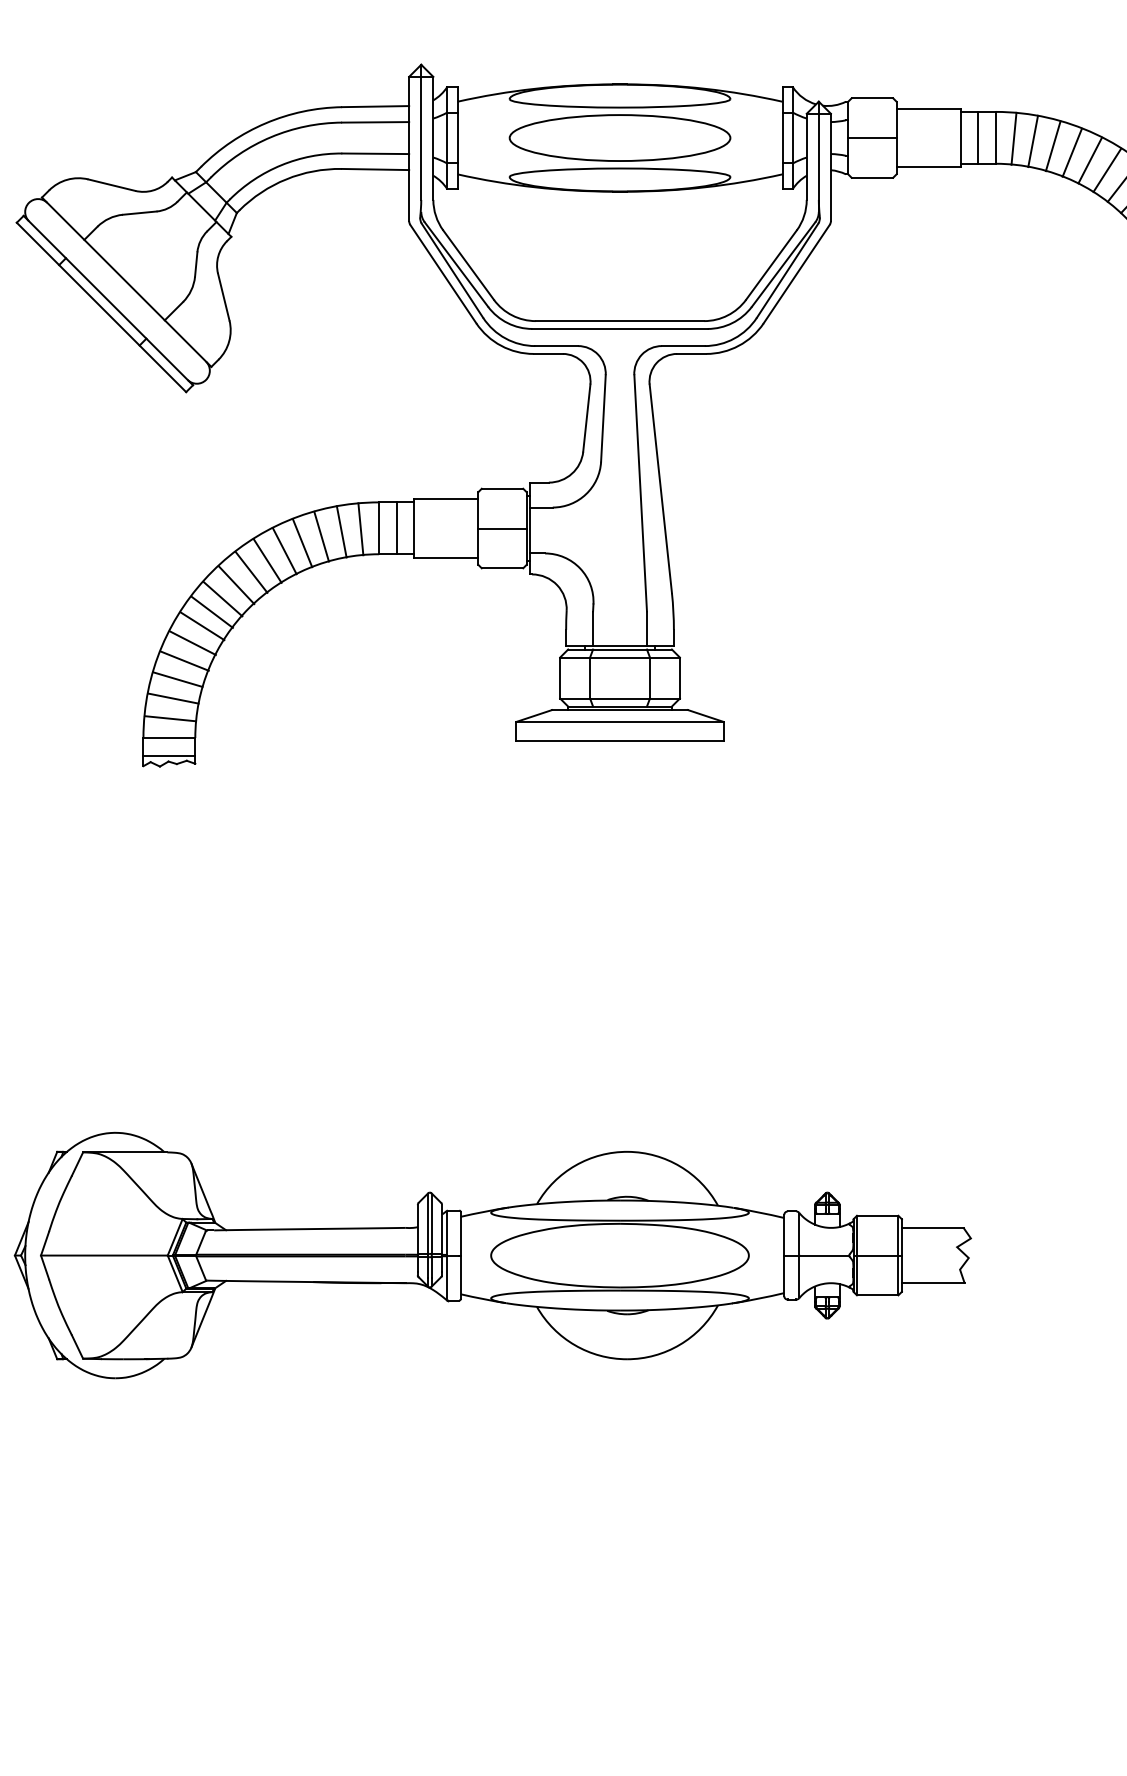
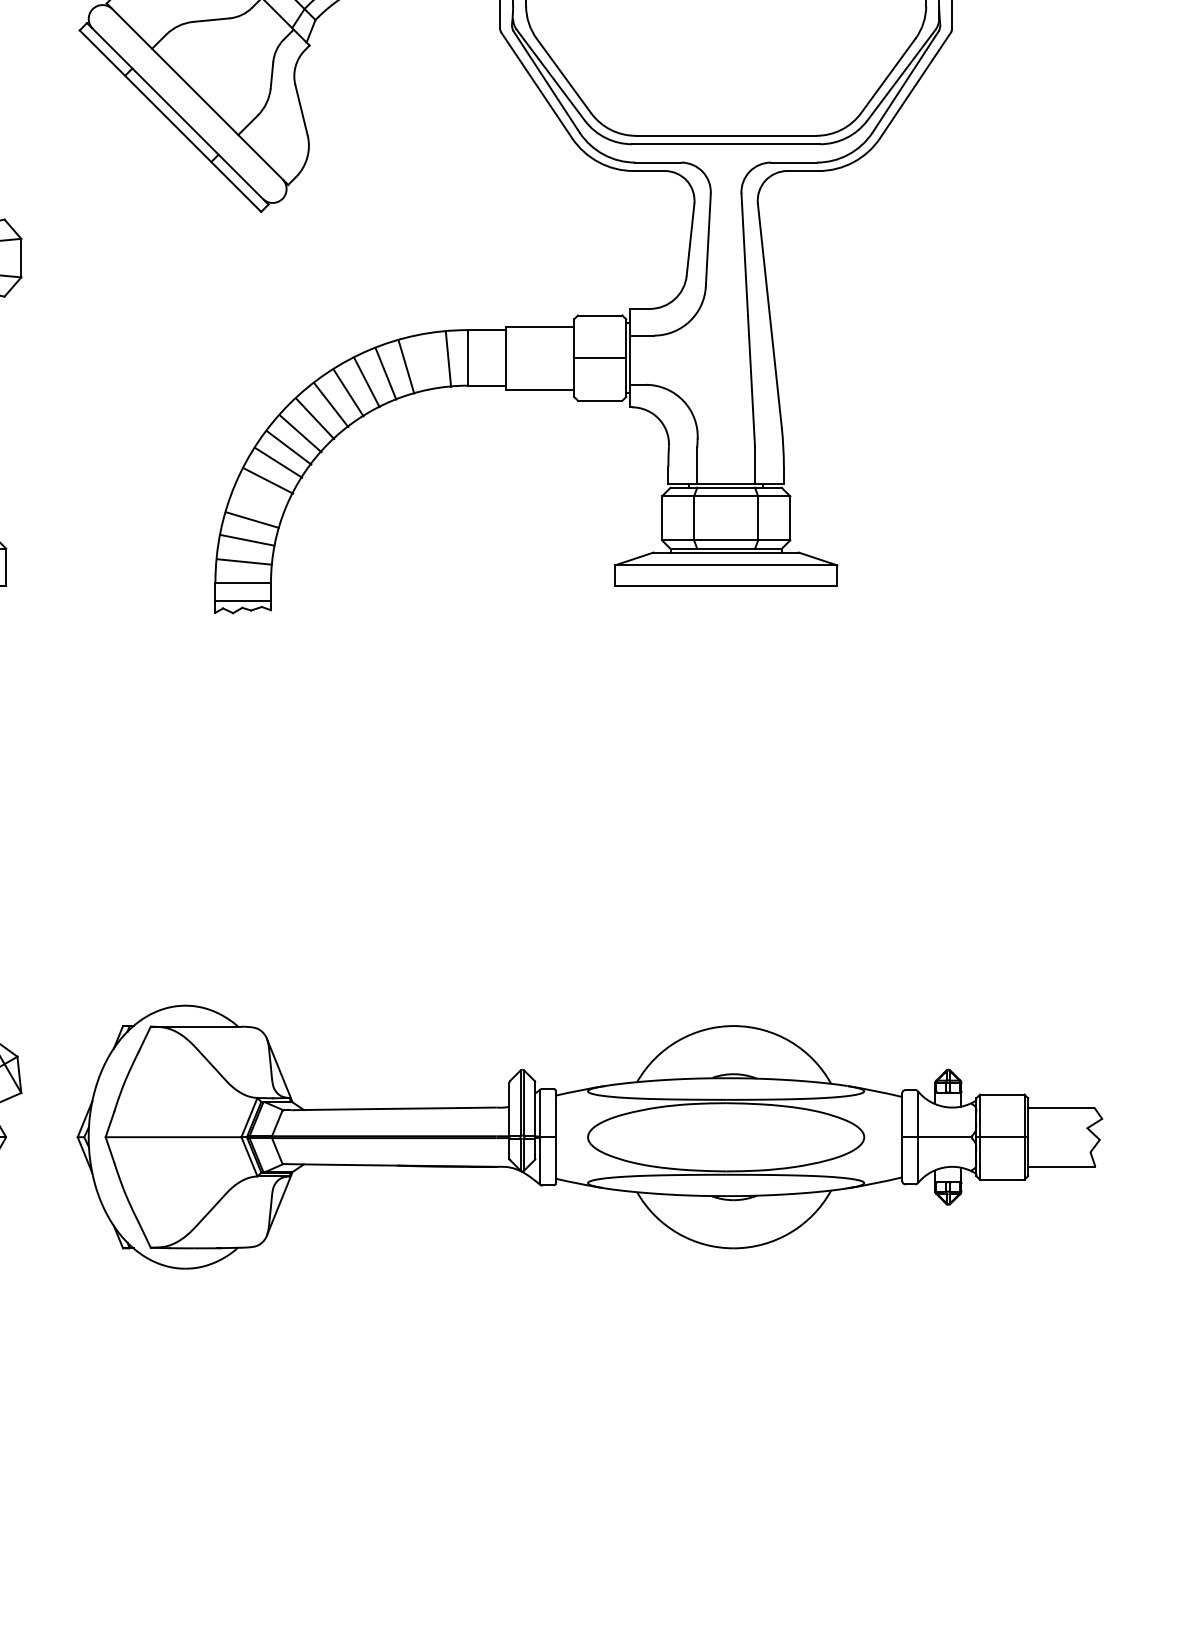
line: (396, 528) -> (486, 358), removed
line: (341, 531) -> (427, 361), removed
line: (184, 660) -> (259, 499), removed

